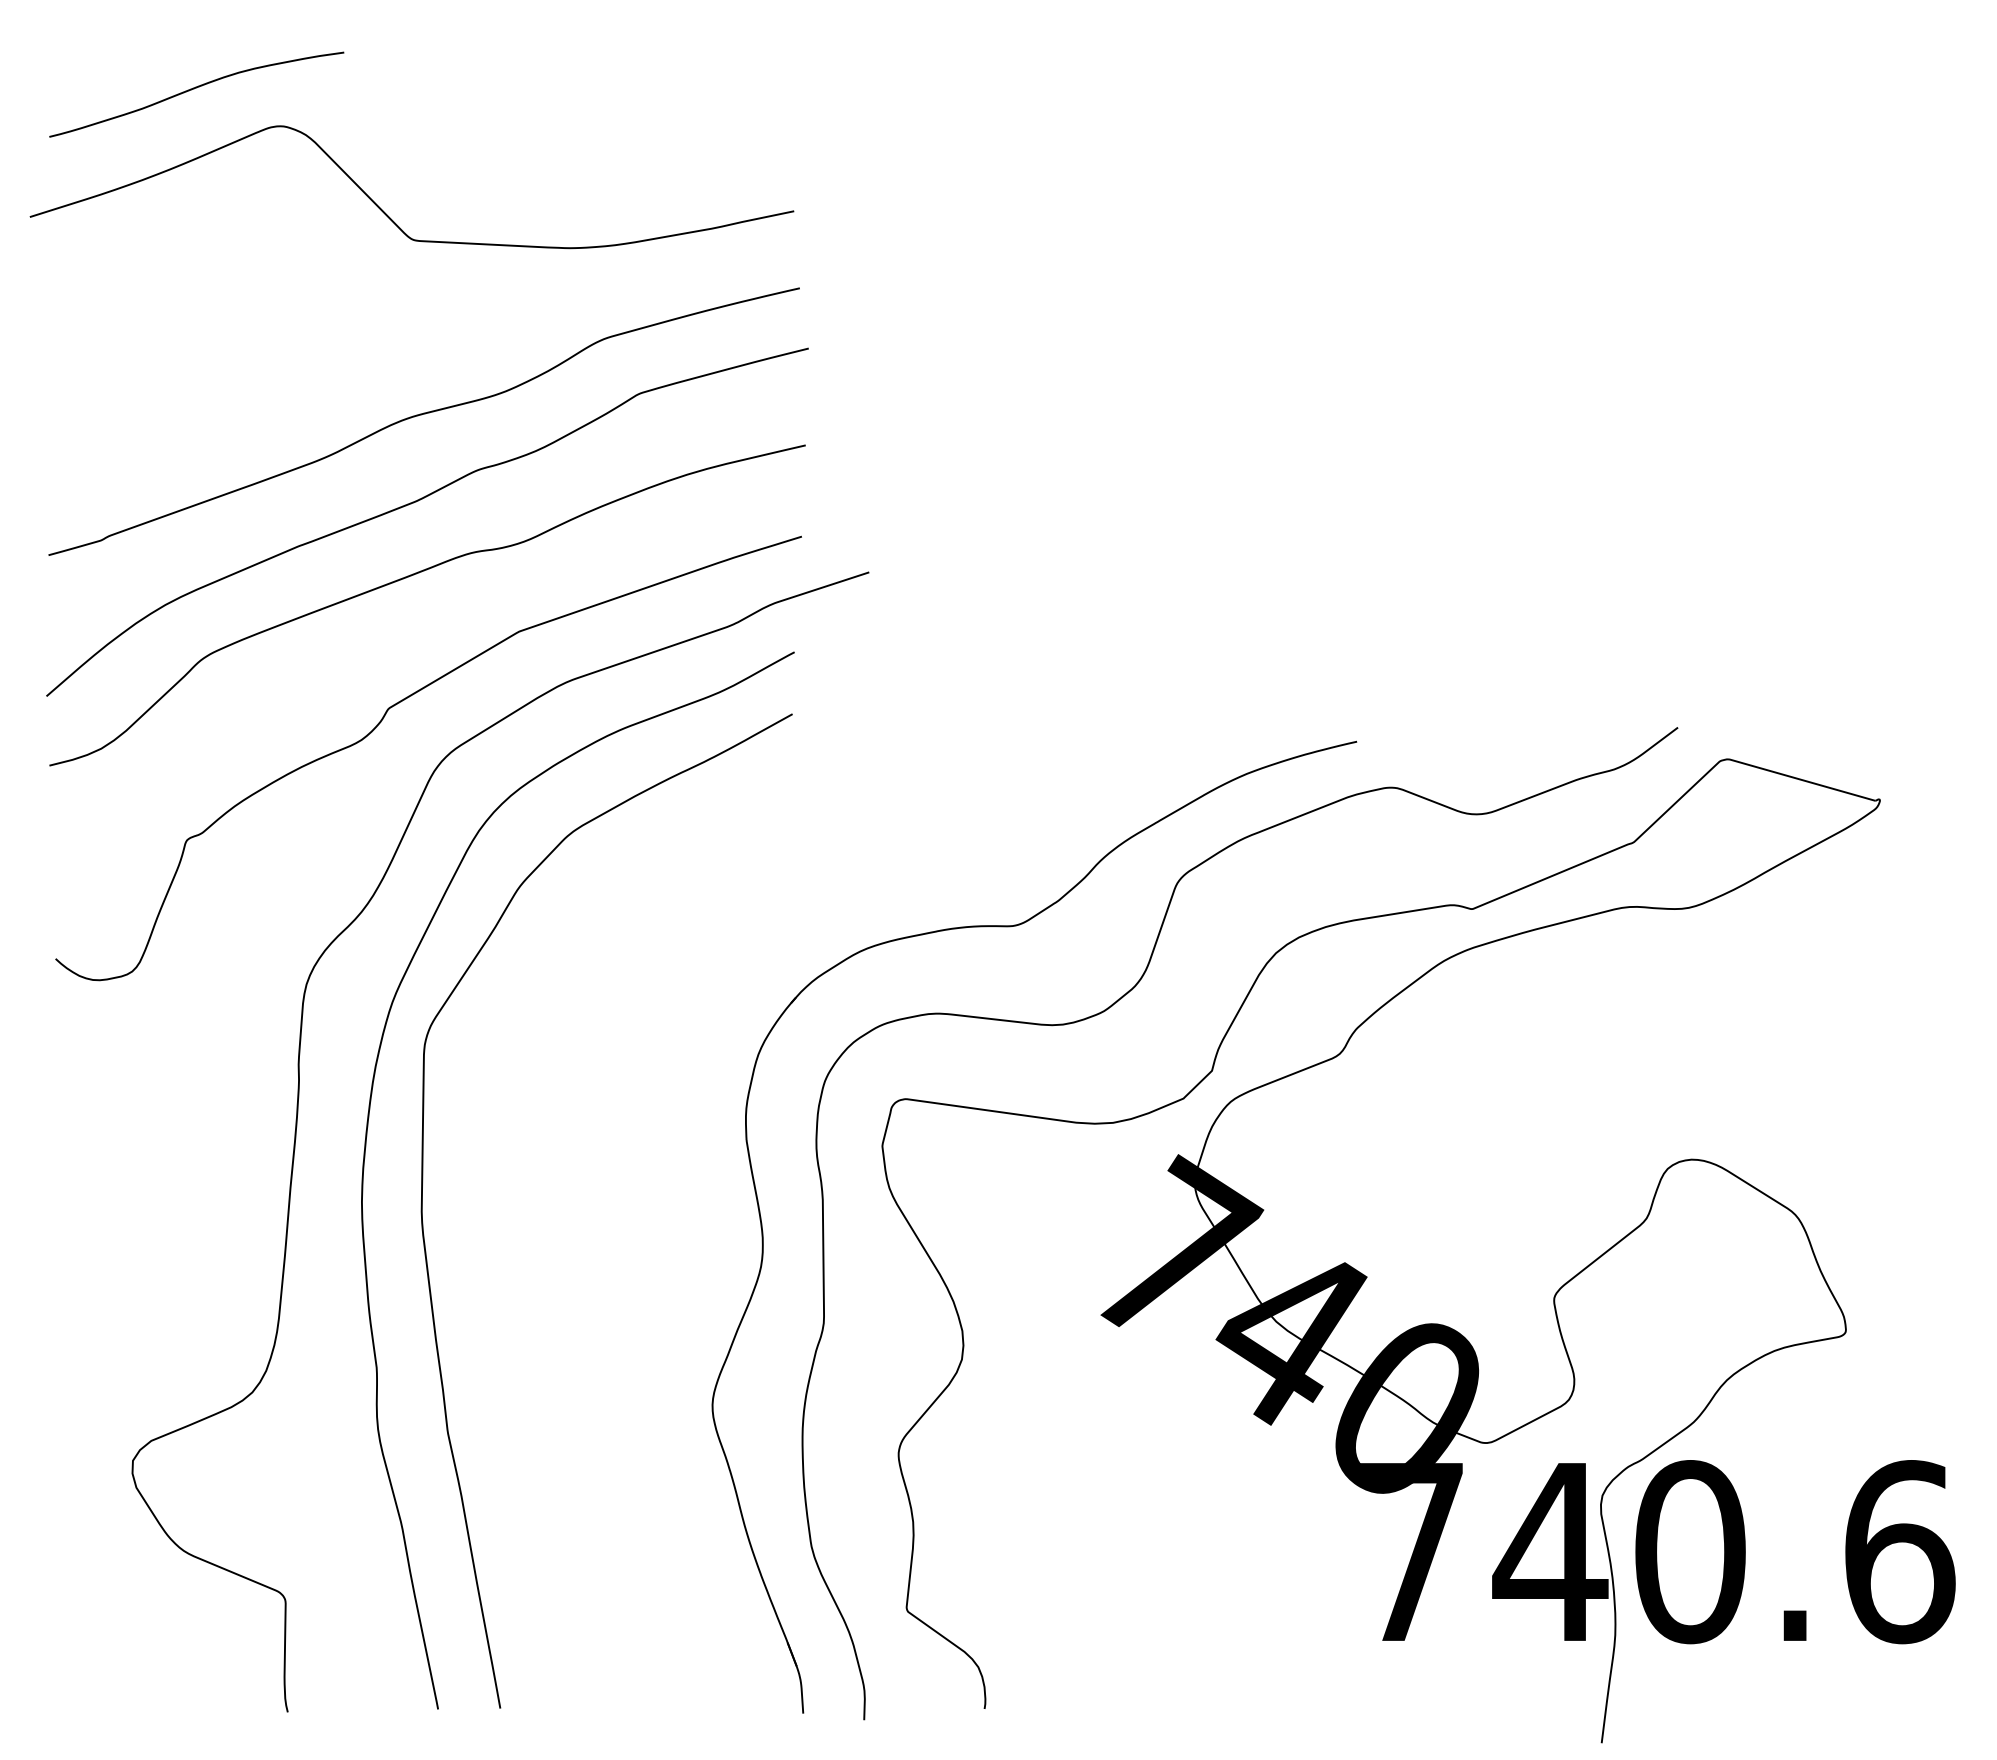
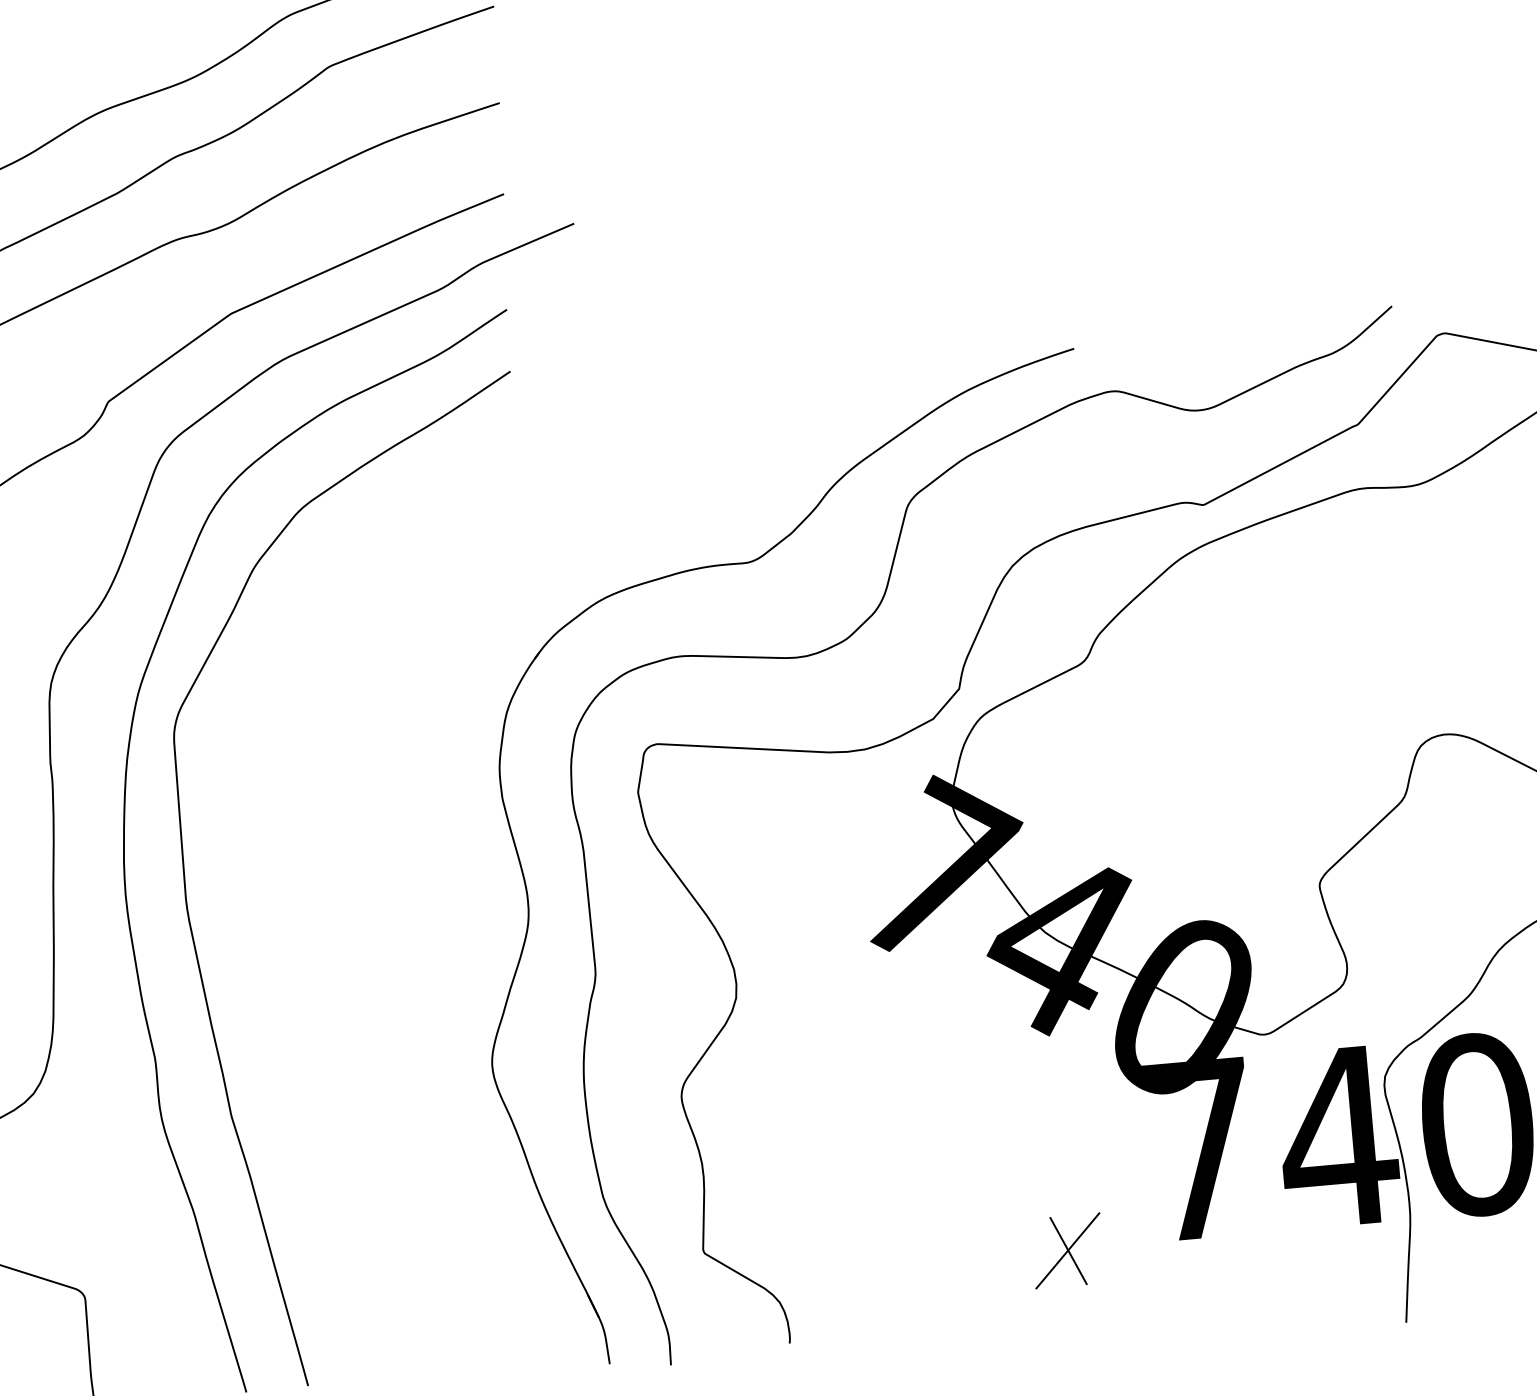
part: (1270, 1641) -> (1067, 1251), added

